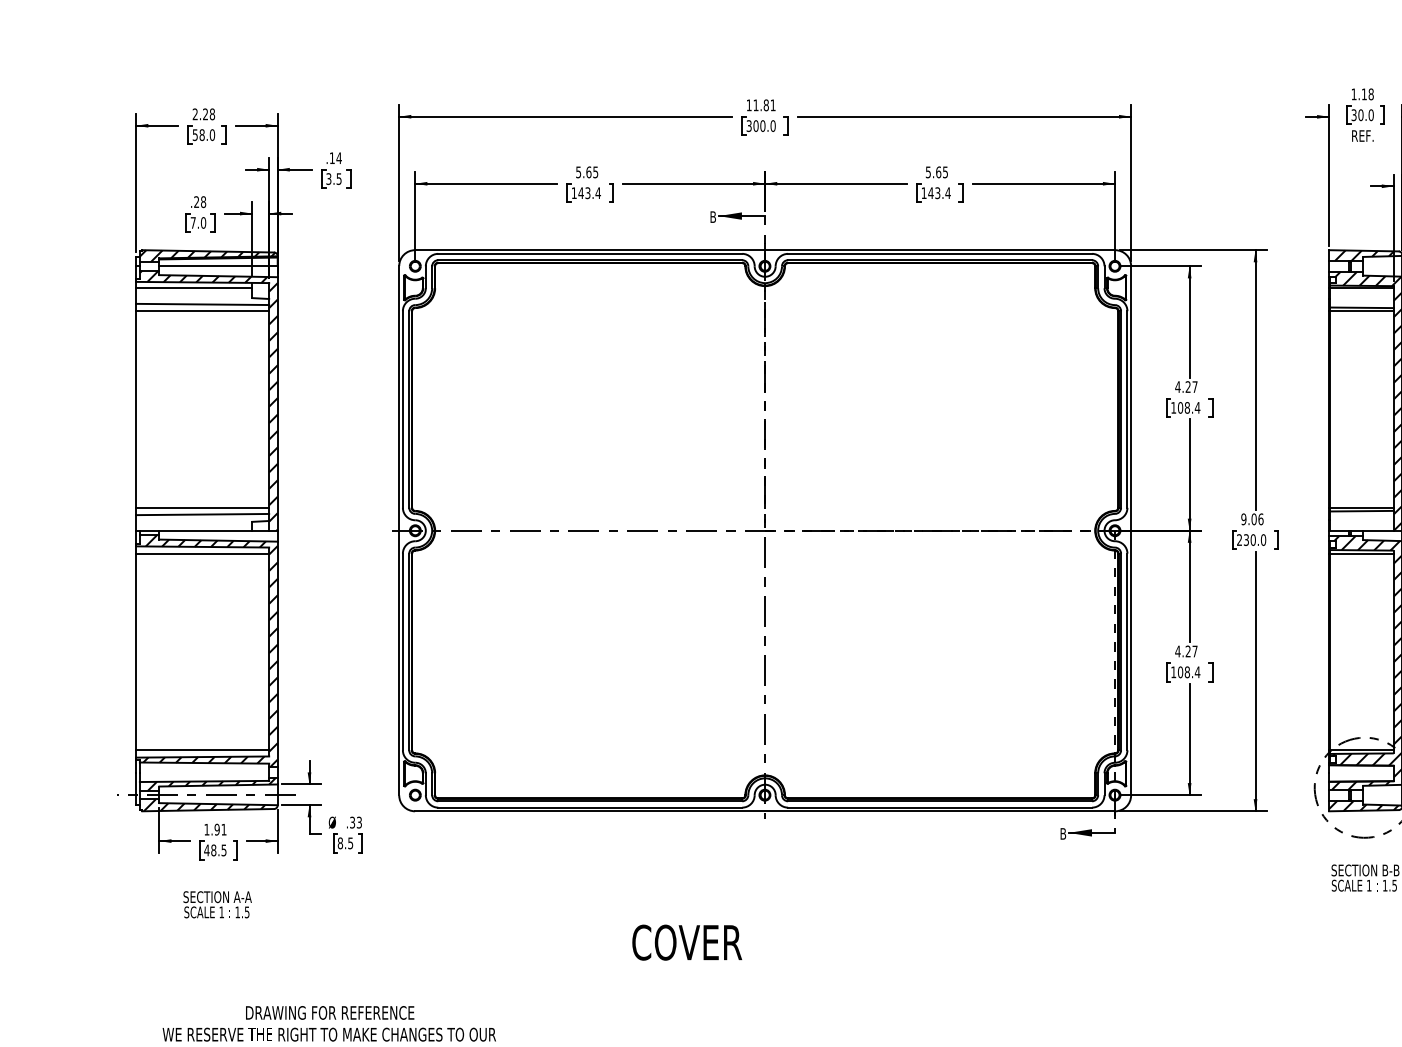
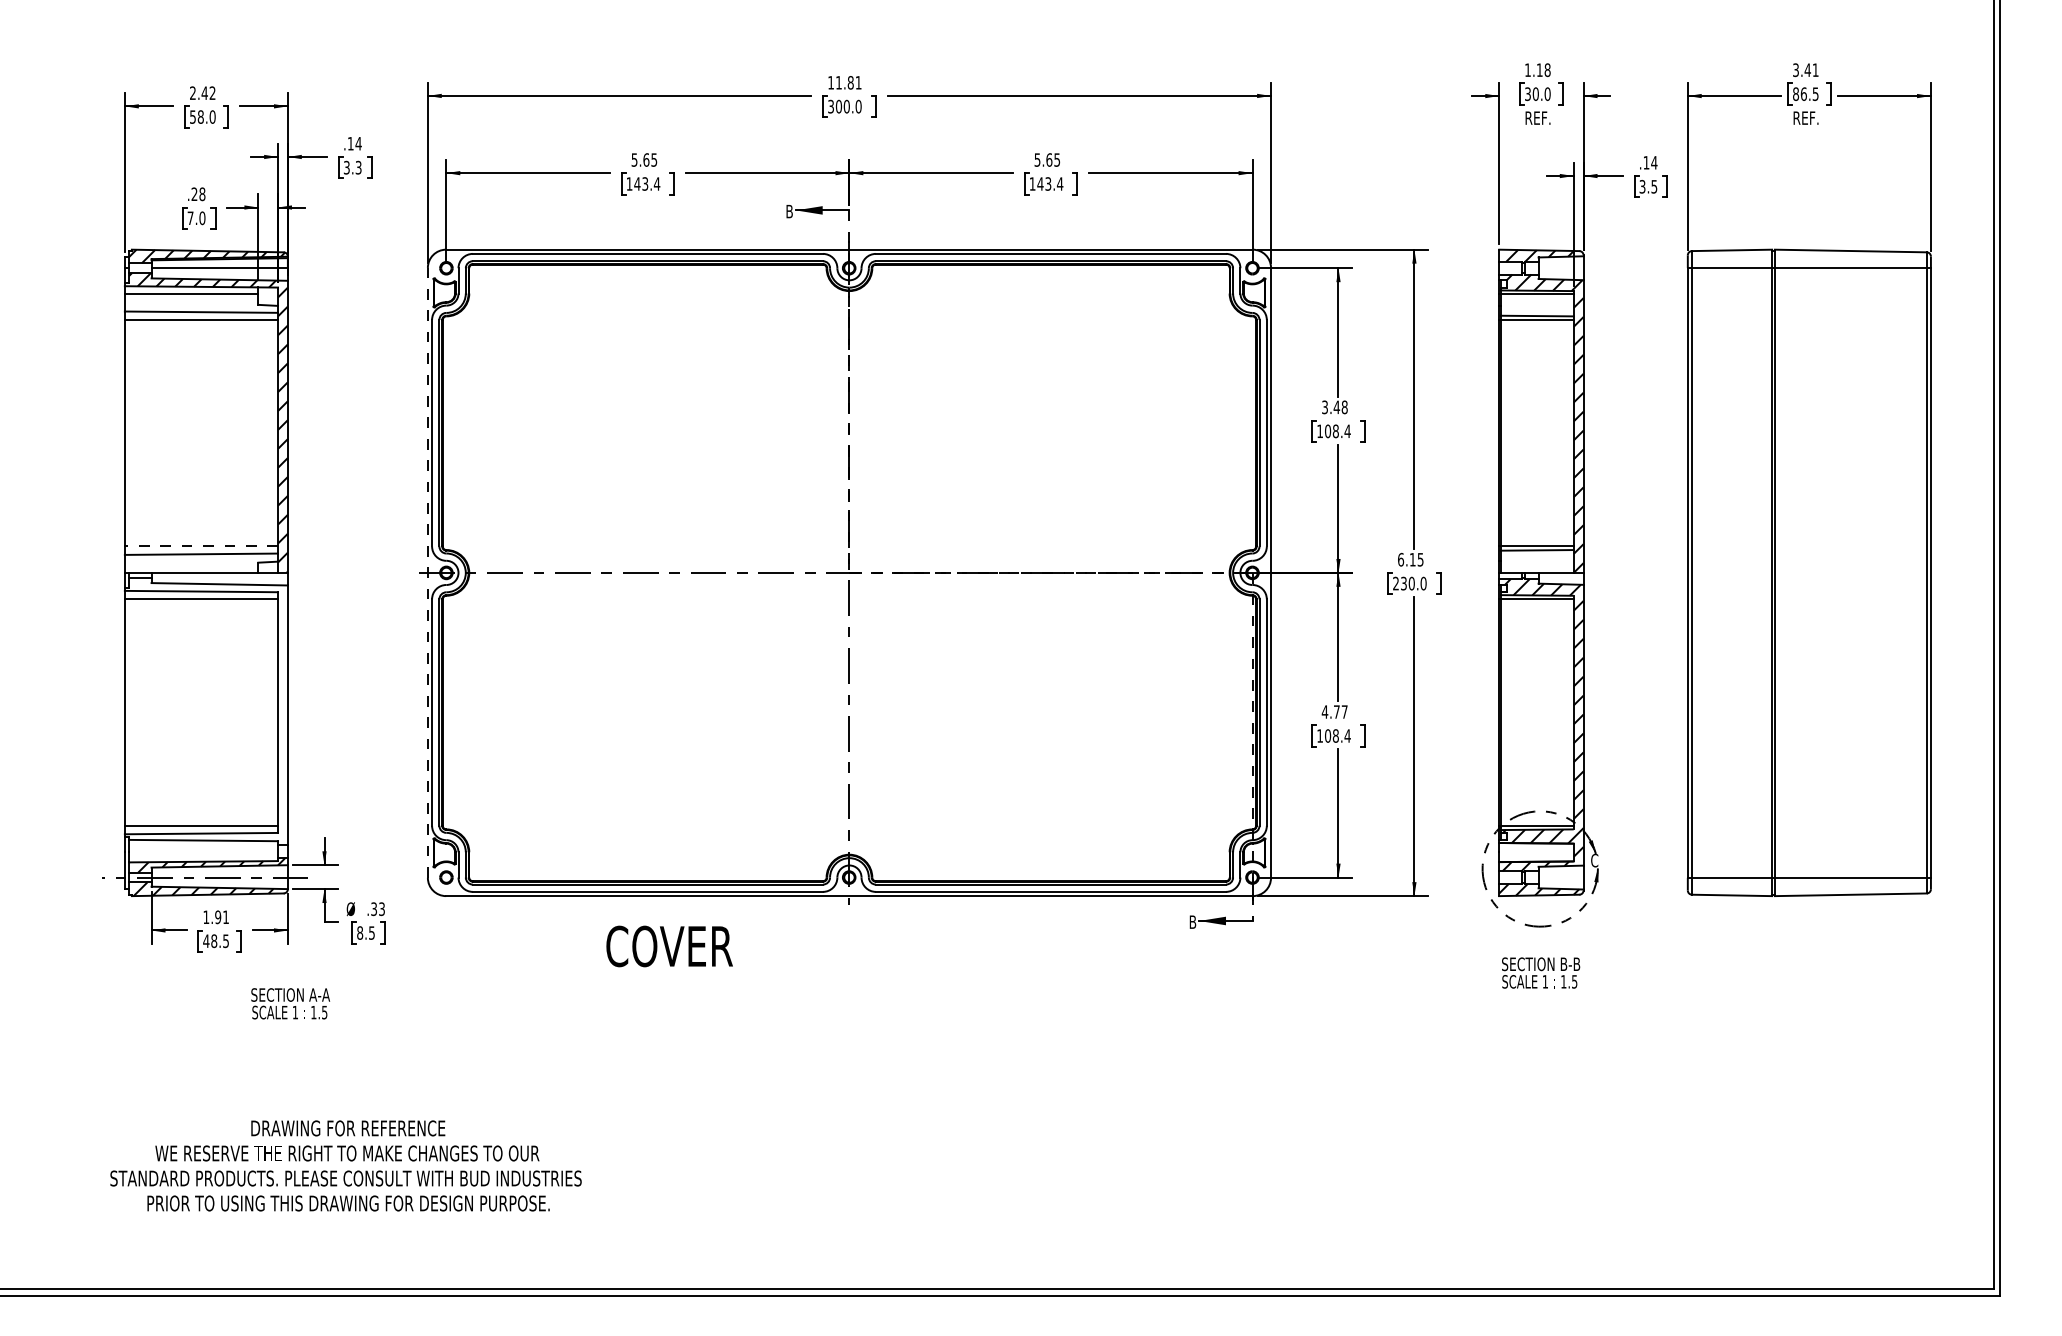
text: (208, 114) -> (208, 93), 2.28 -> 2.42
text: (339, 177) -> (358, 166), 3.5 -> 3.3
text: (1186, 387) -> (1334, 407), 4.27 -> 3.48
line: (202, 507) -> (201, 546), solid -> dashed
text: (1252, 519) -> (1410, 559), 9.06 -> 6.15
line: (398, 530) -> (427, 572), solid -> dashed
hatch: (208, 651) -> (208, 711), removed
text: (1187, 651) -> (1336, 711), 4.27 -> 4.77
text: (217, 904) -> (290, 1003), moved
text: (687, 942) -> (669, 946), moved

